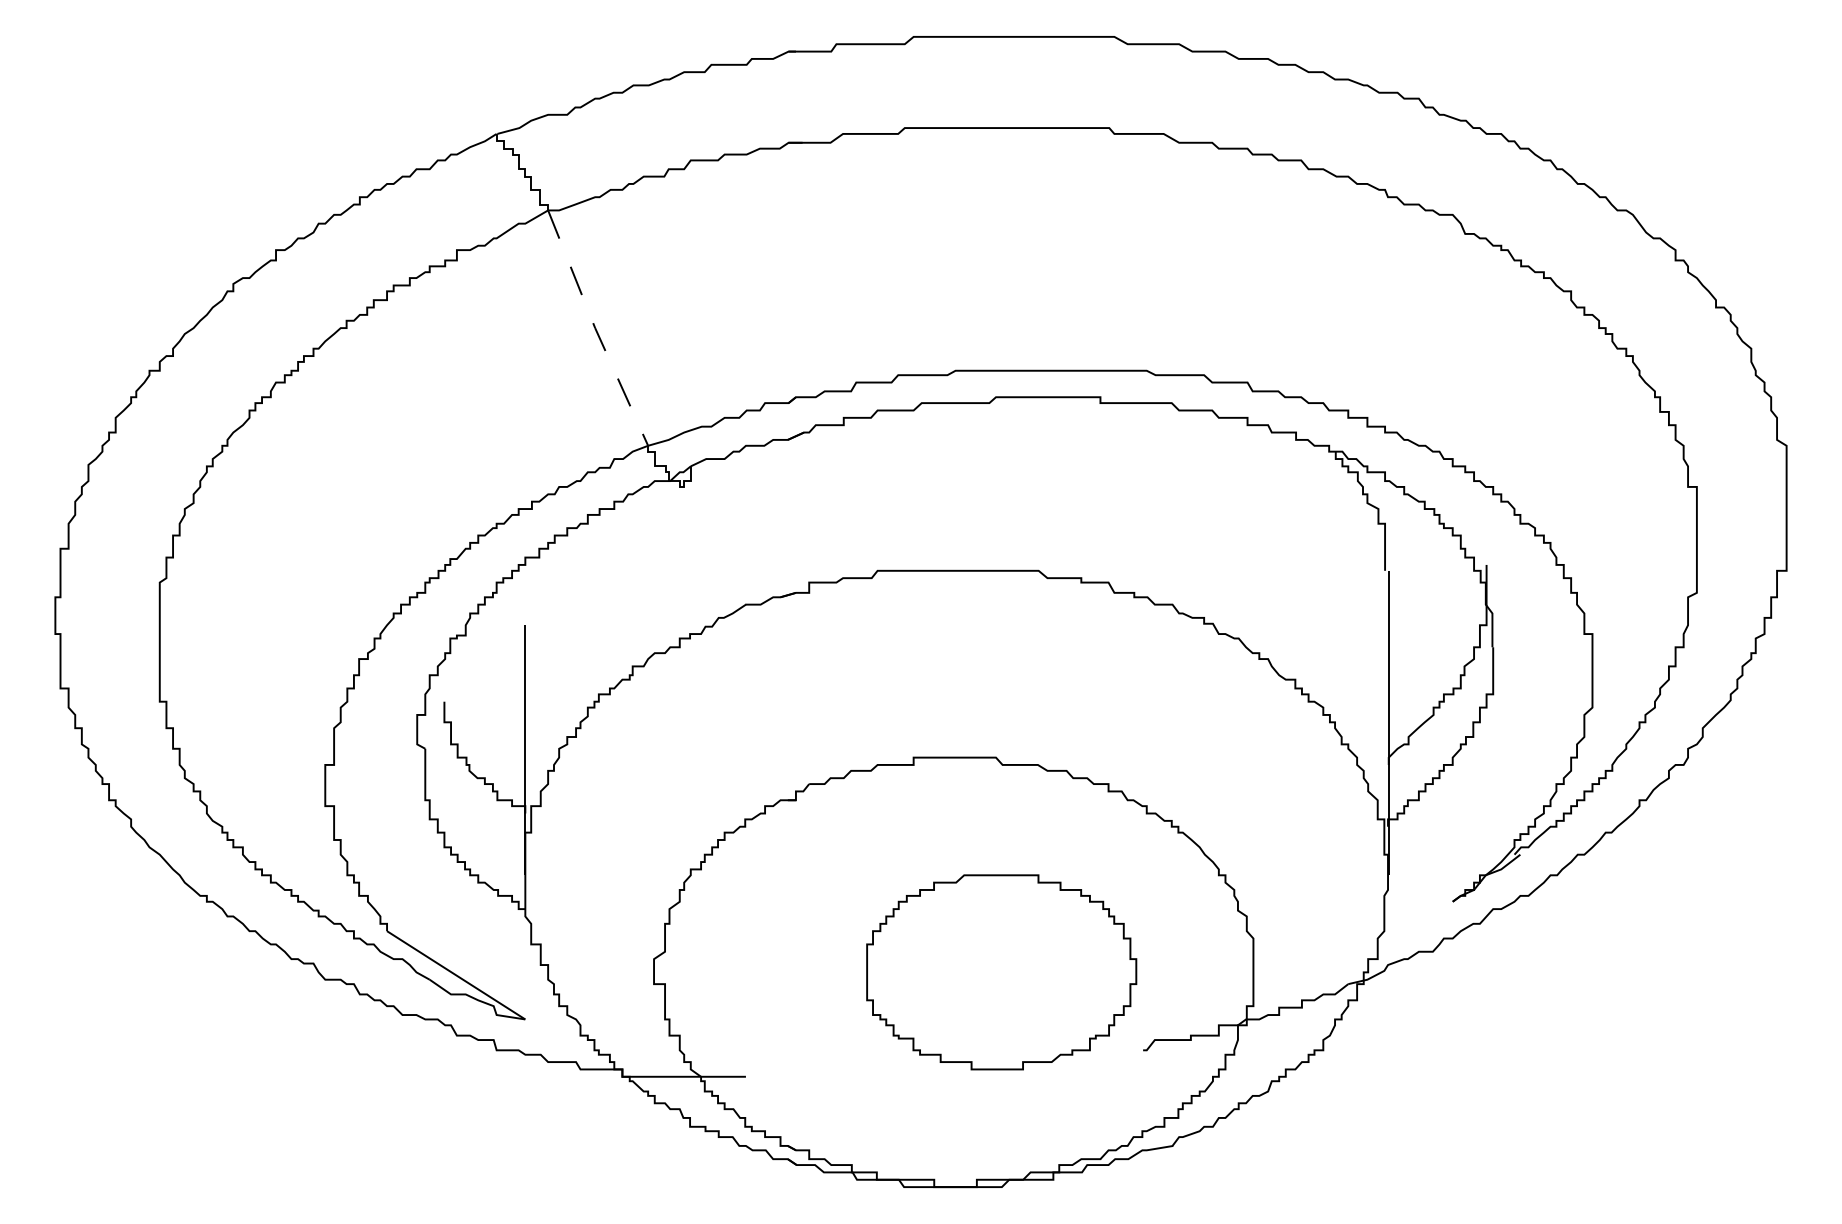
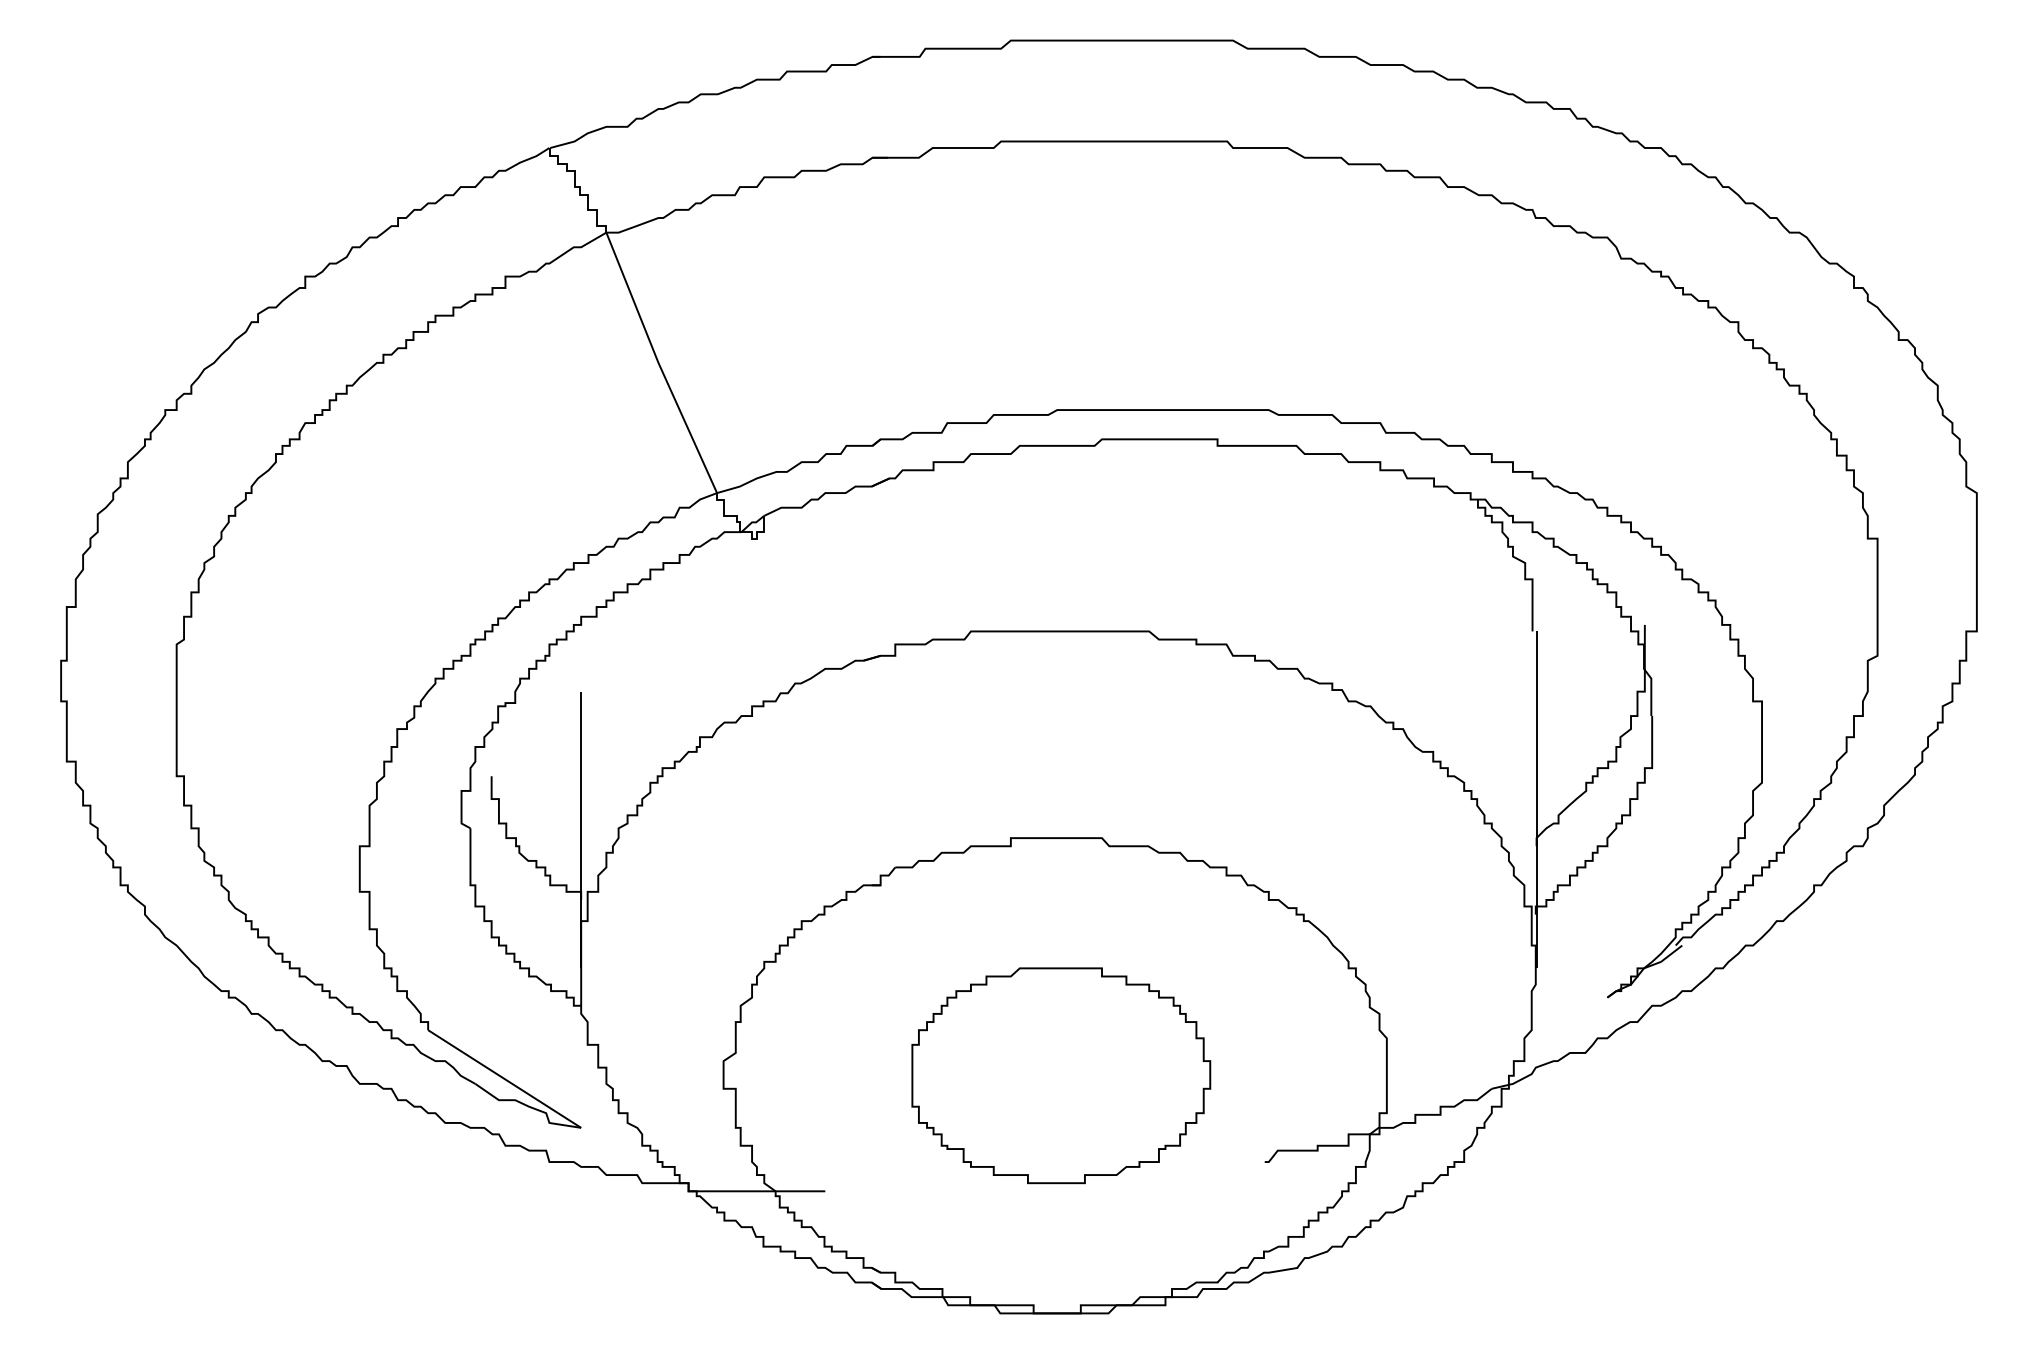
line: (595, 328) -> (658, 363), dashed -> solid
part: (1001, 972) -> (1061, 1075), moved

